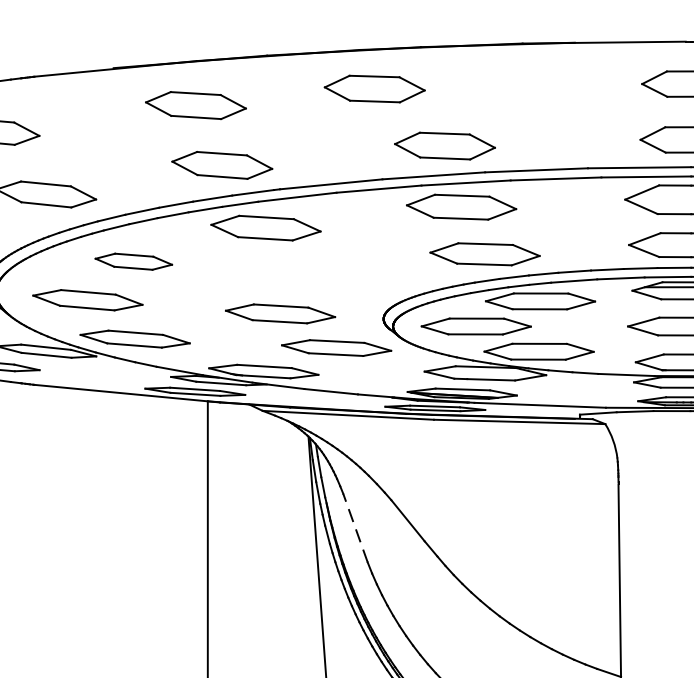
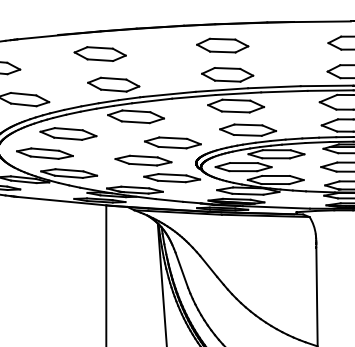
part: (374, 88) -> (222, 45), moved
part: (133, 260) -> (68, 133), size x1.43
part: (337, 278) -> (172, 142), added
line: (354, 528) -> (181, 270), dashed -> solid

